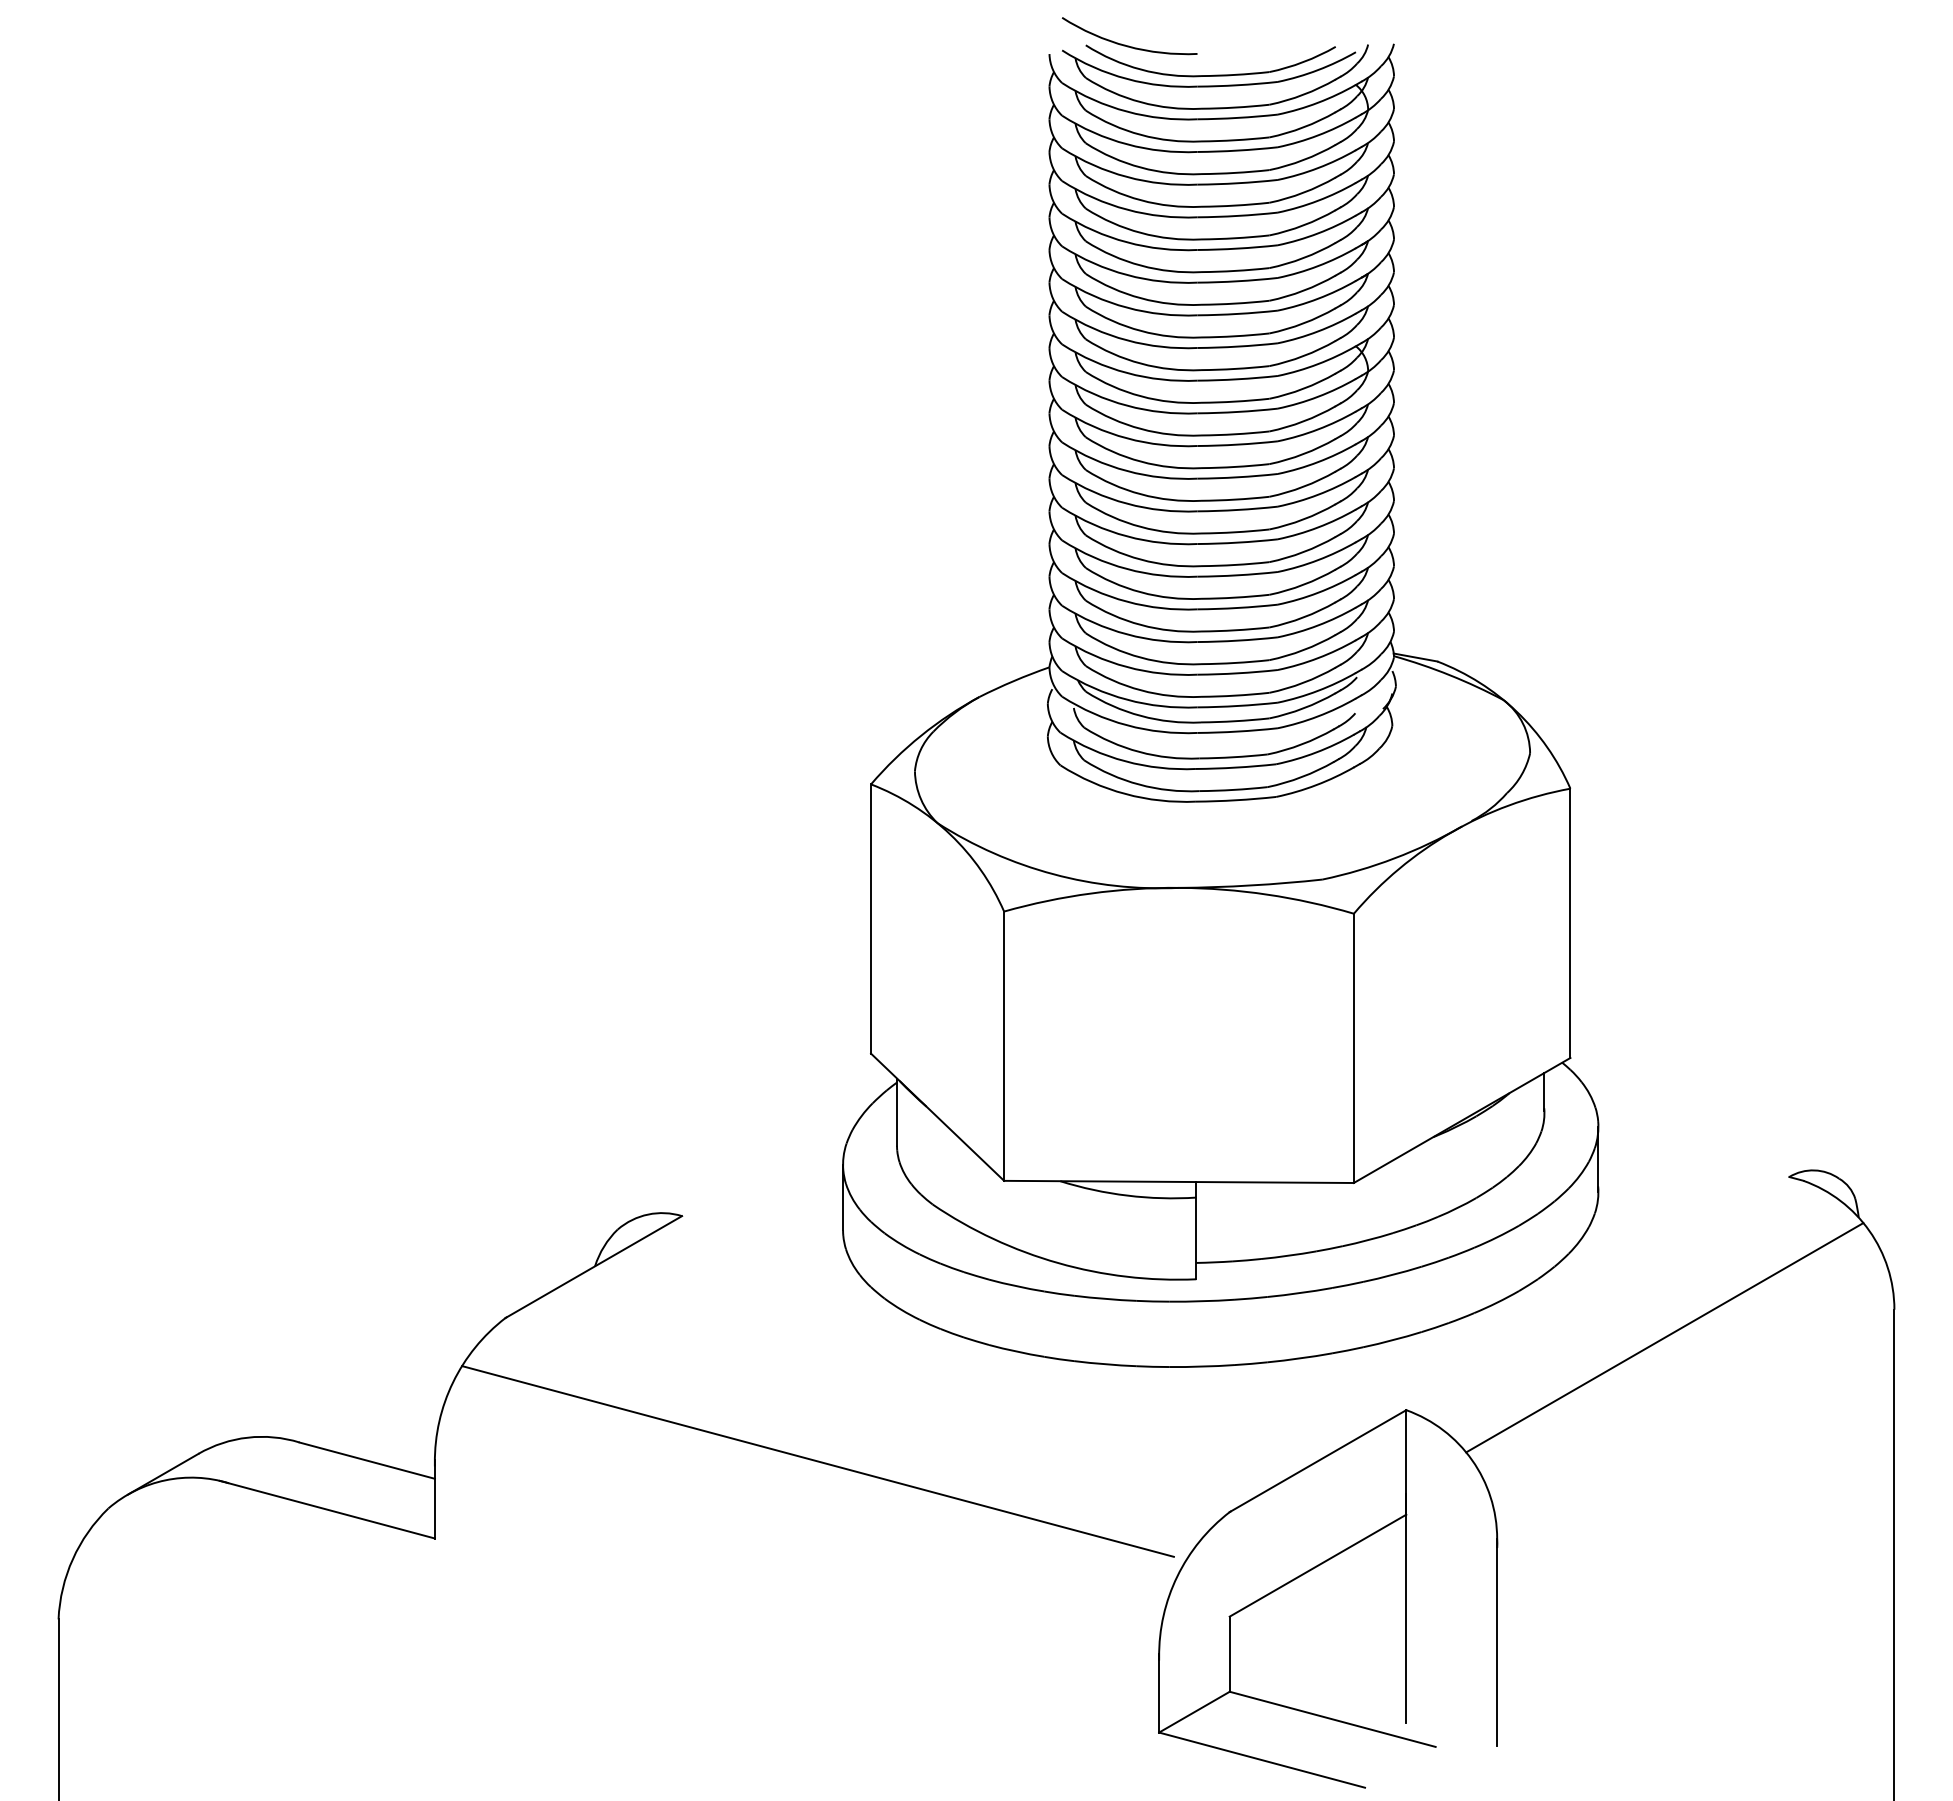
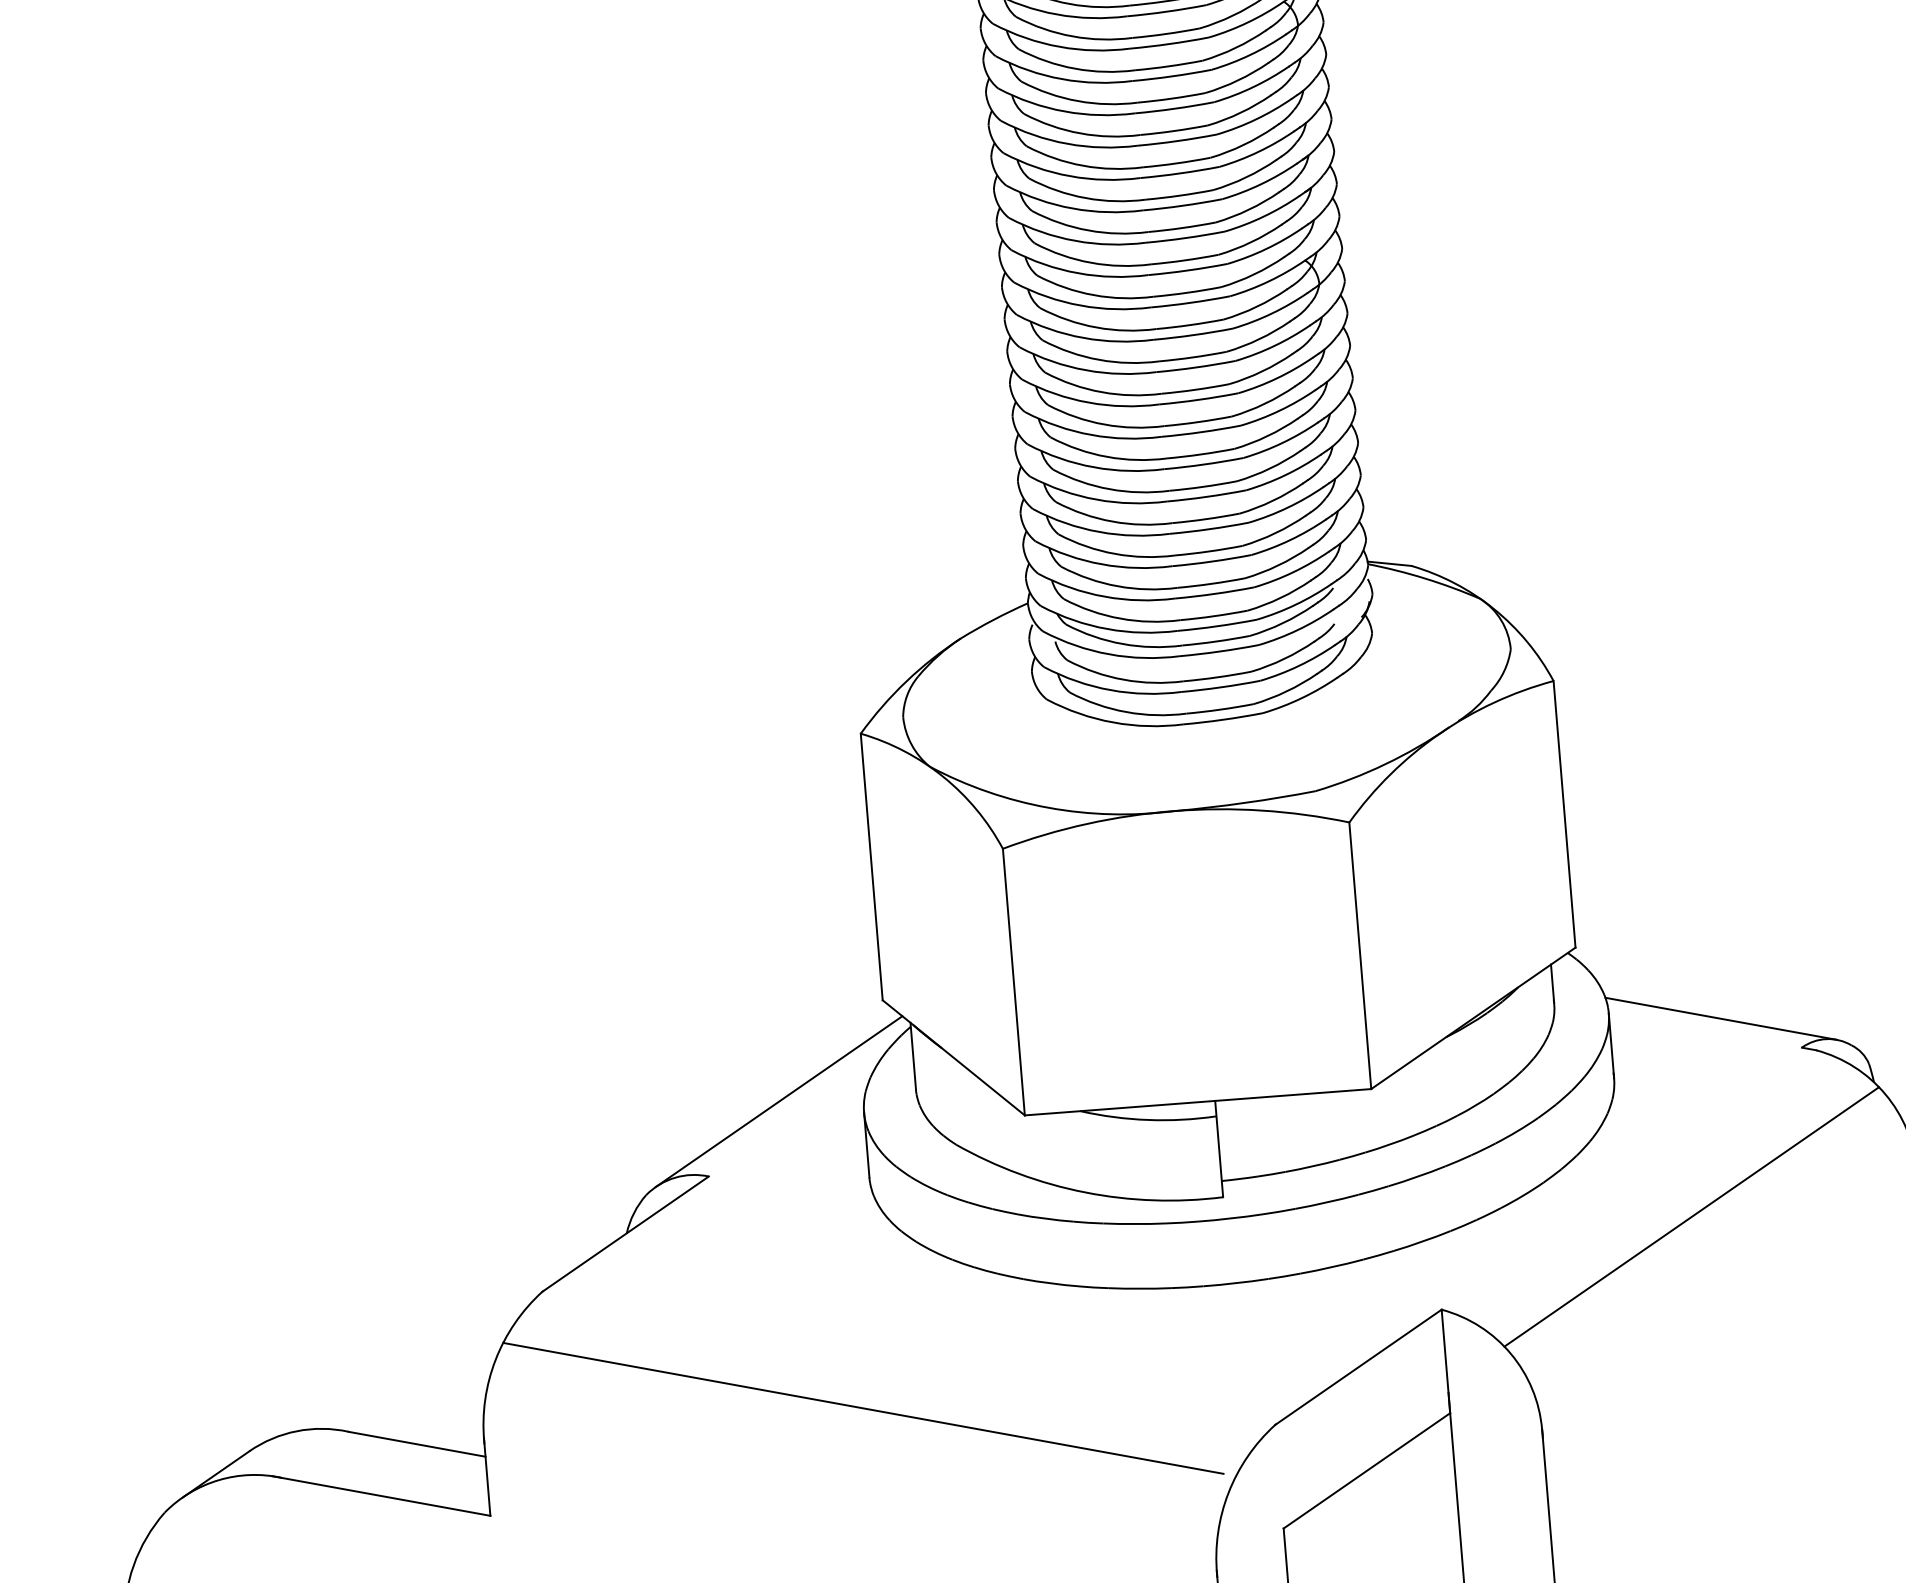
line: (1710, 1140) -> (1720, 1017), added
line: (758, 1146) -> (778, 1101), added

